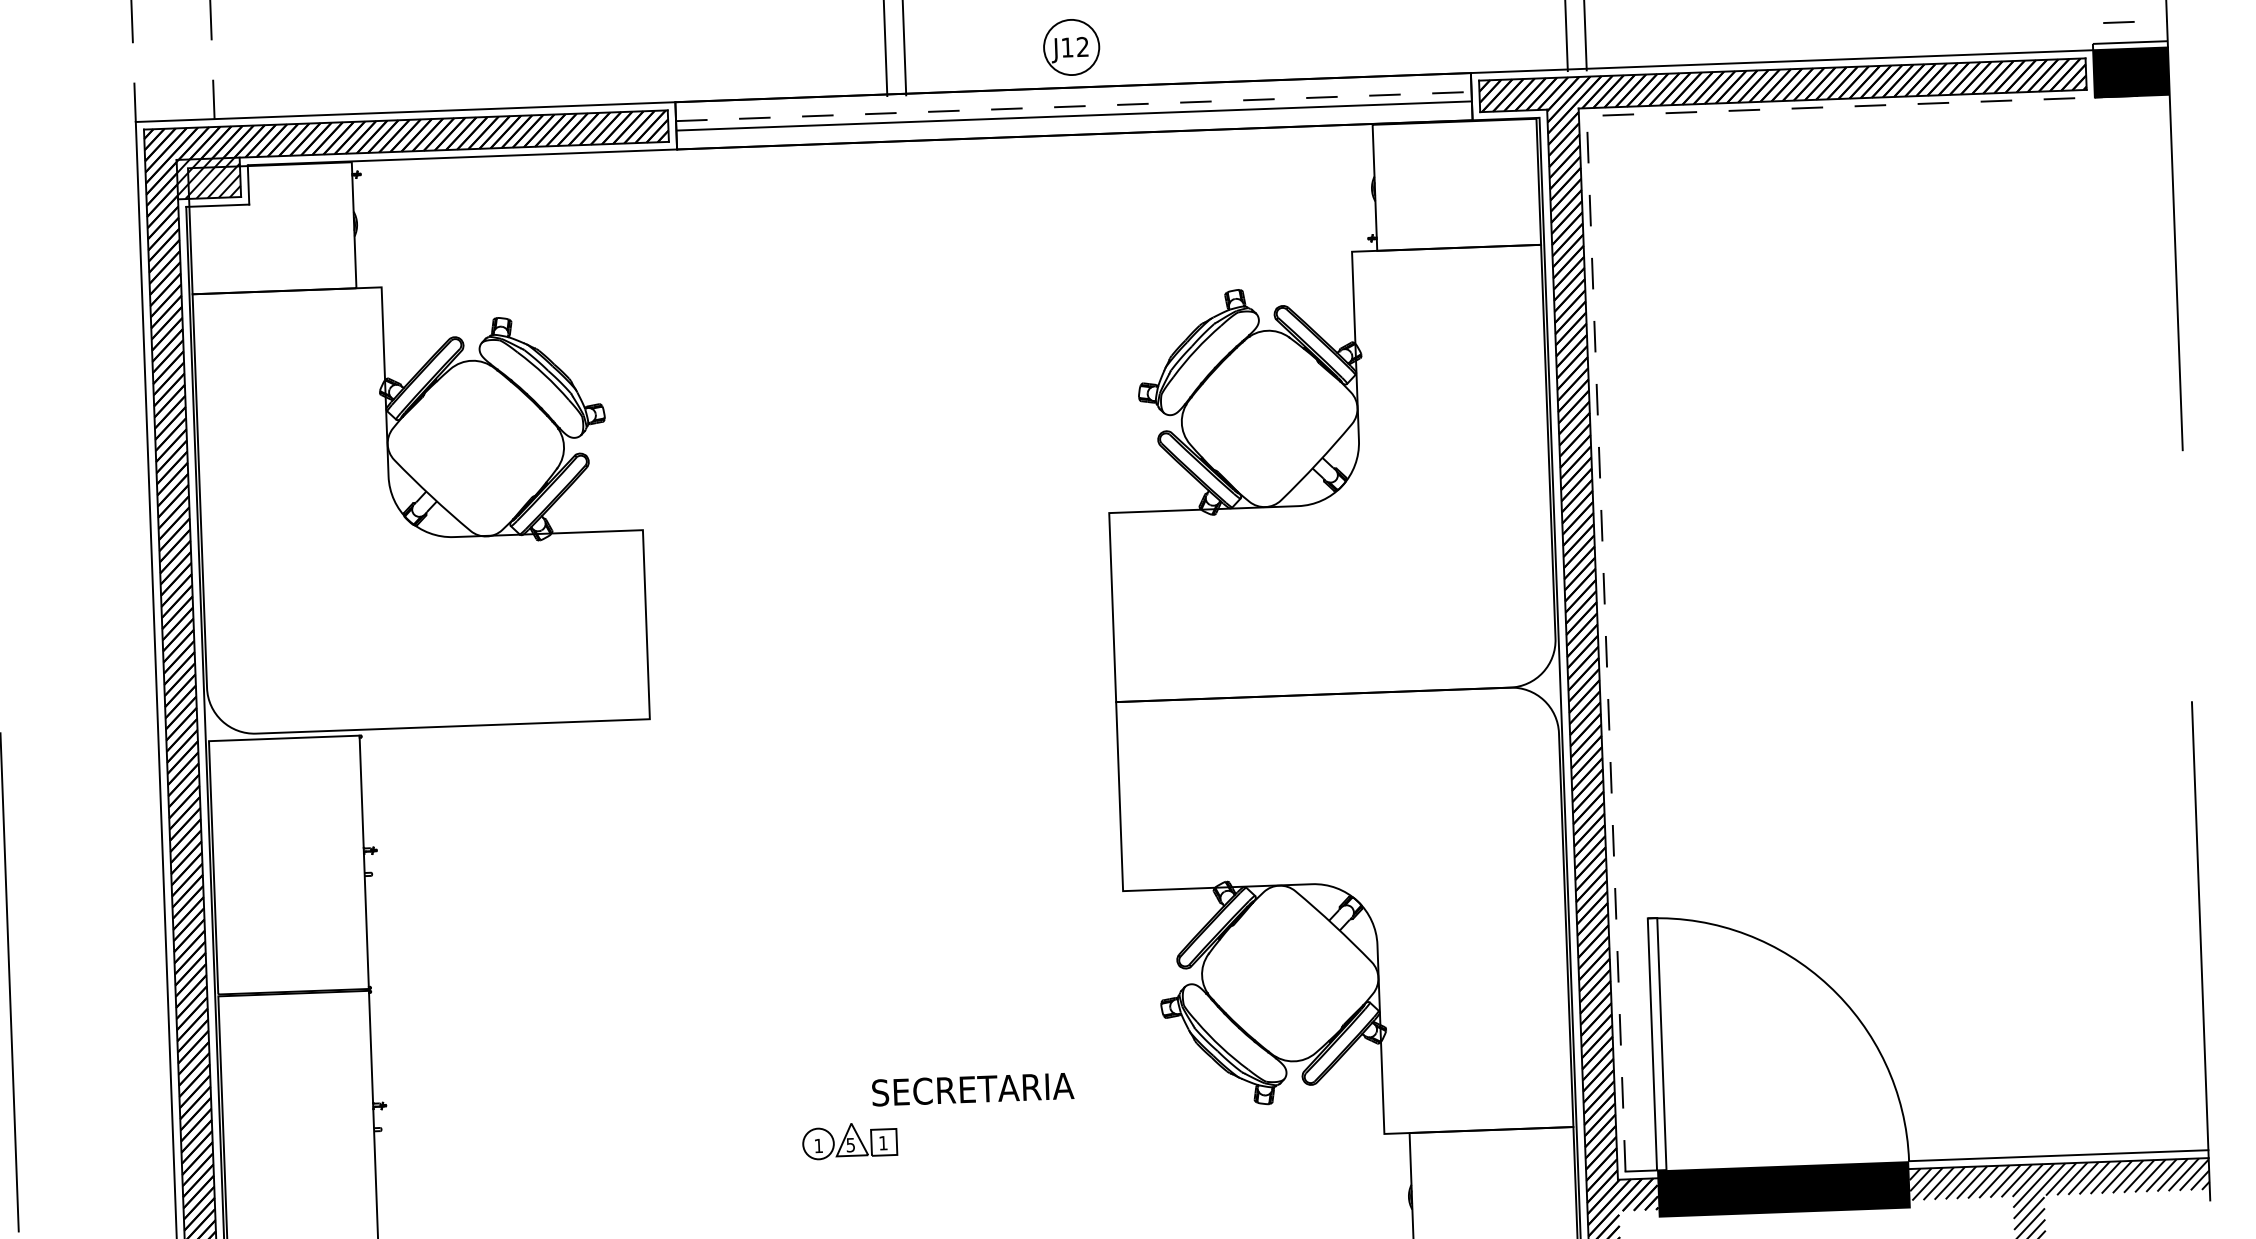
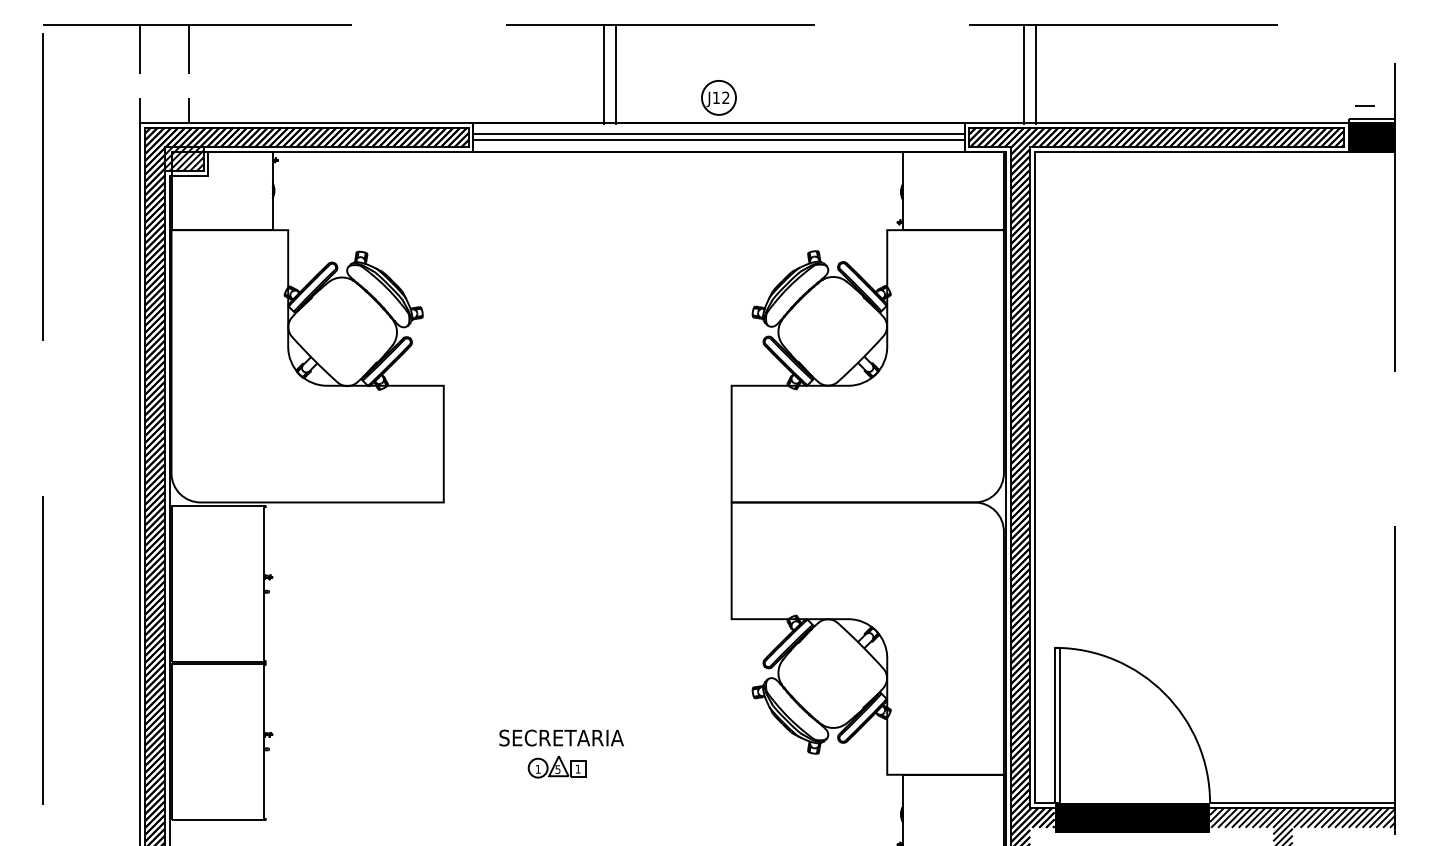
line: (1073, 106) -> (718, 134), dashed -> solid
line: (1596, 350) -> (1035, 296), dashed -> solid
text: (972, 1088) -> (561, 737), moved

